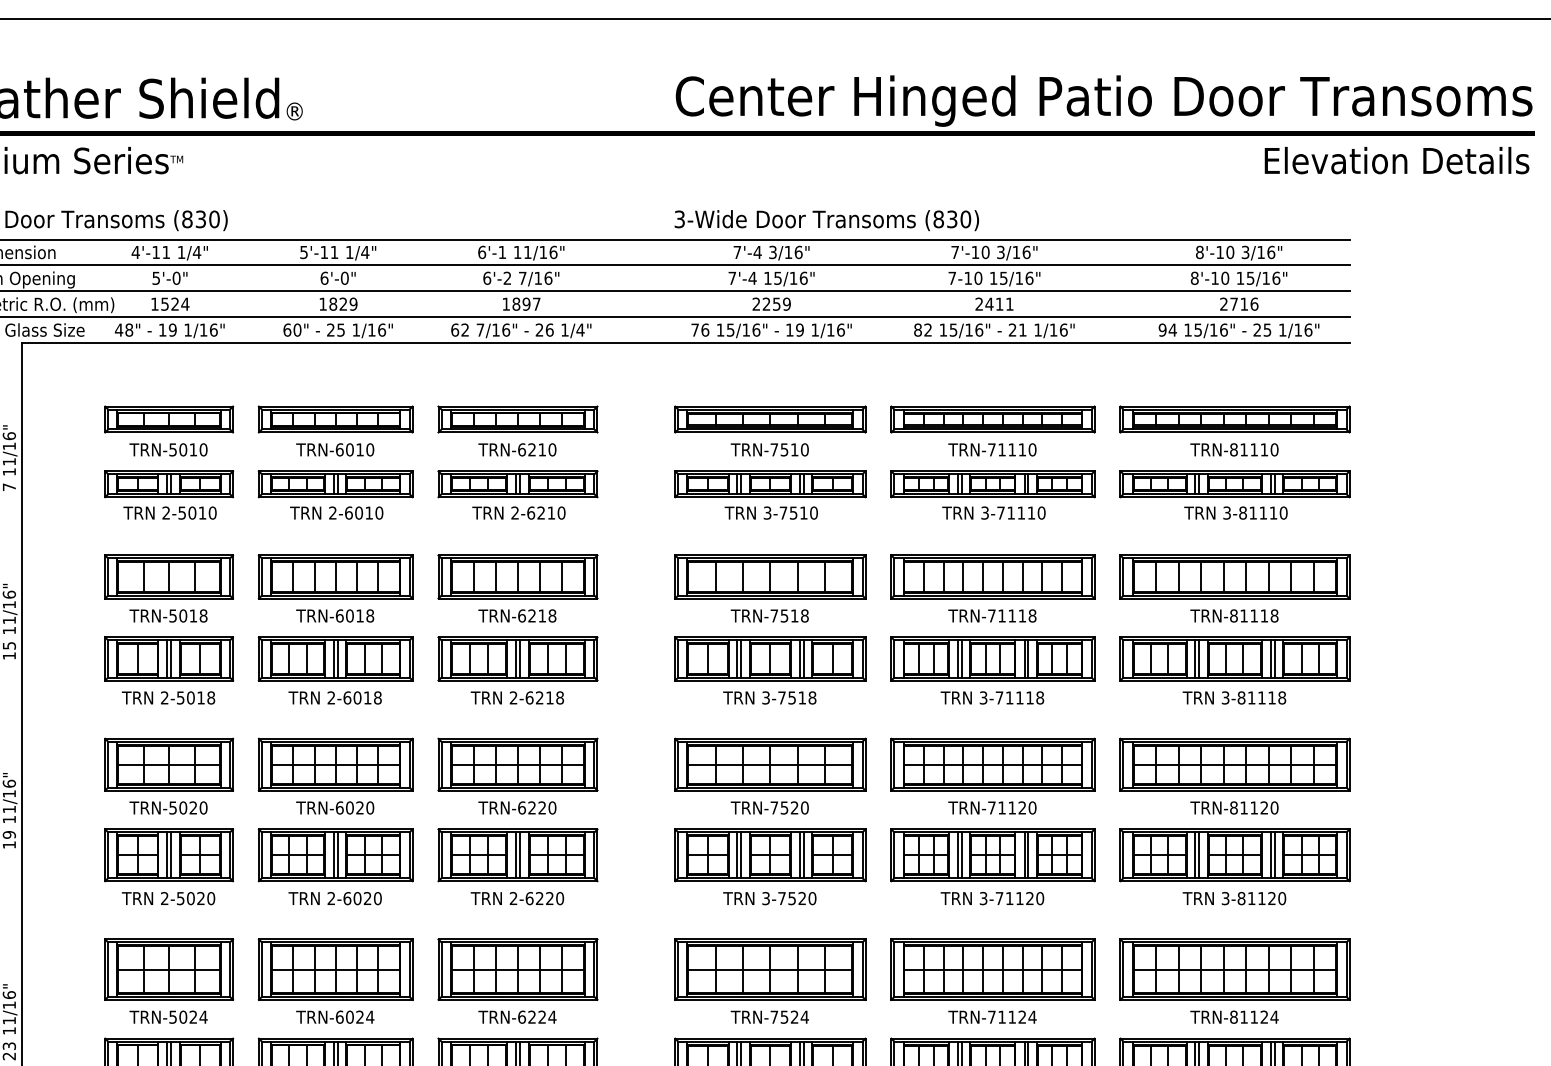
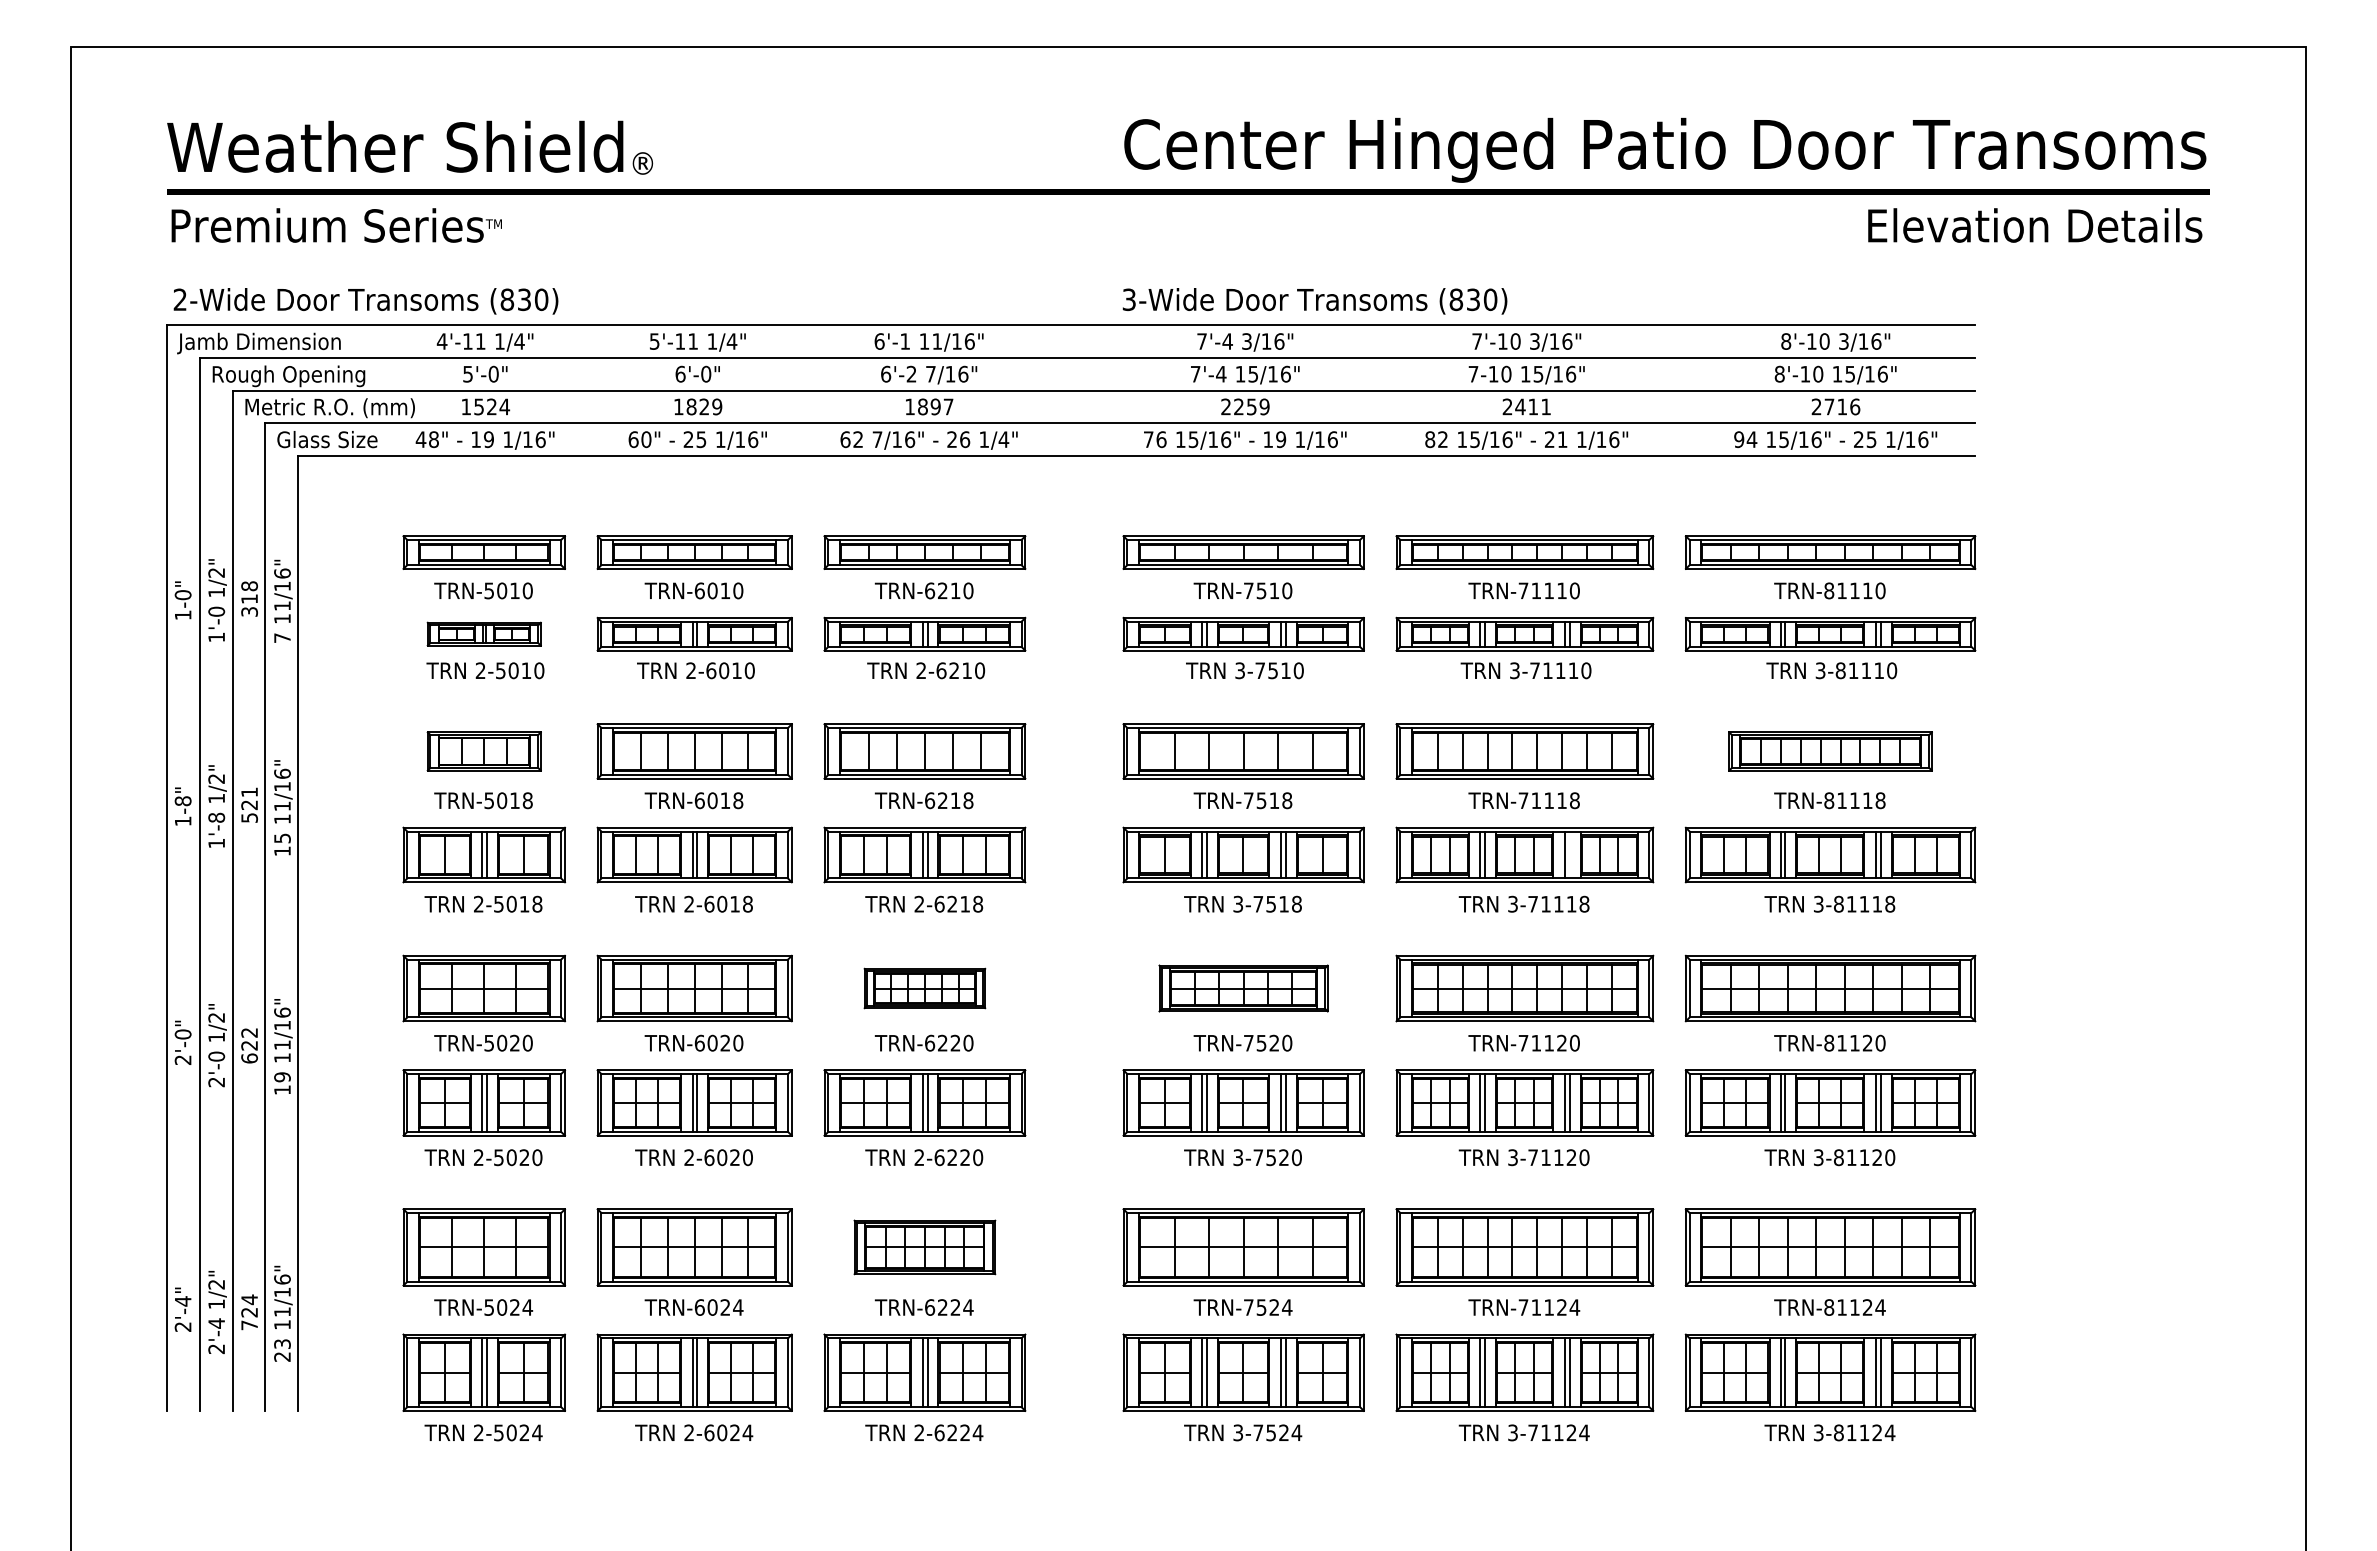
part: (169, 483) -> (484, 633), size x0.7
part: (169, 577) -> (484, 751), size x0.7
part: (1234, 577) -> (1830, 751), size x0.7
line: (1028, 658) -> (1569, 854), removed
part: (517, 764) -> (924, 988), size x0.6
part: (770, 764) -> (1243, 988), size x0.7
part: (517, 969) -> (924, 1247), size x0.7

